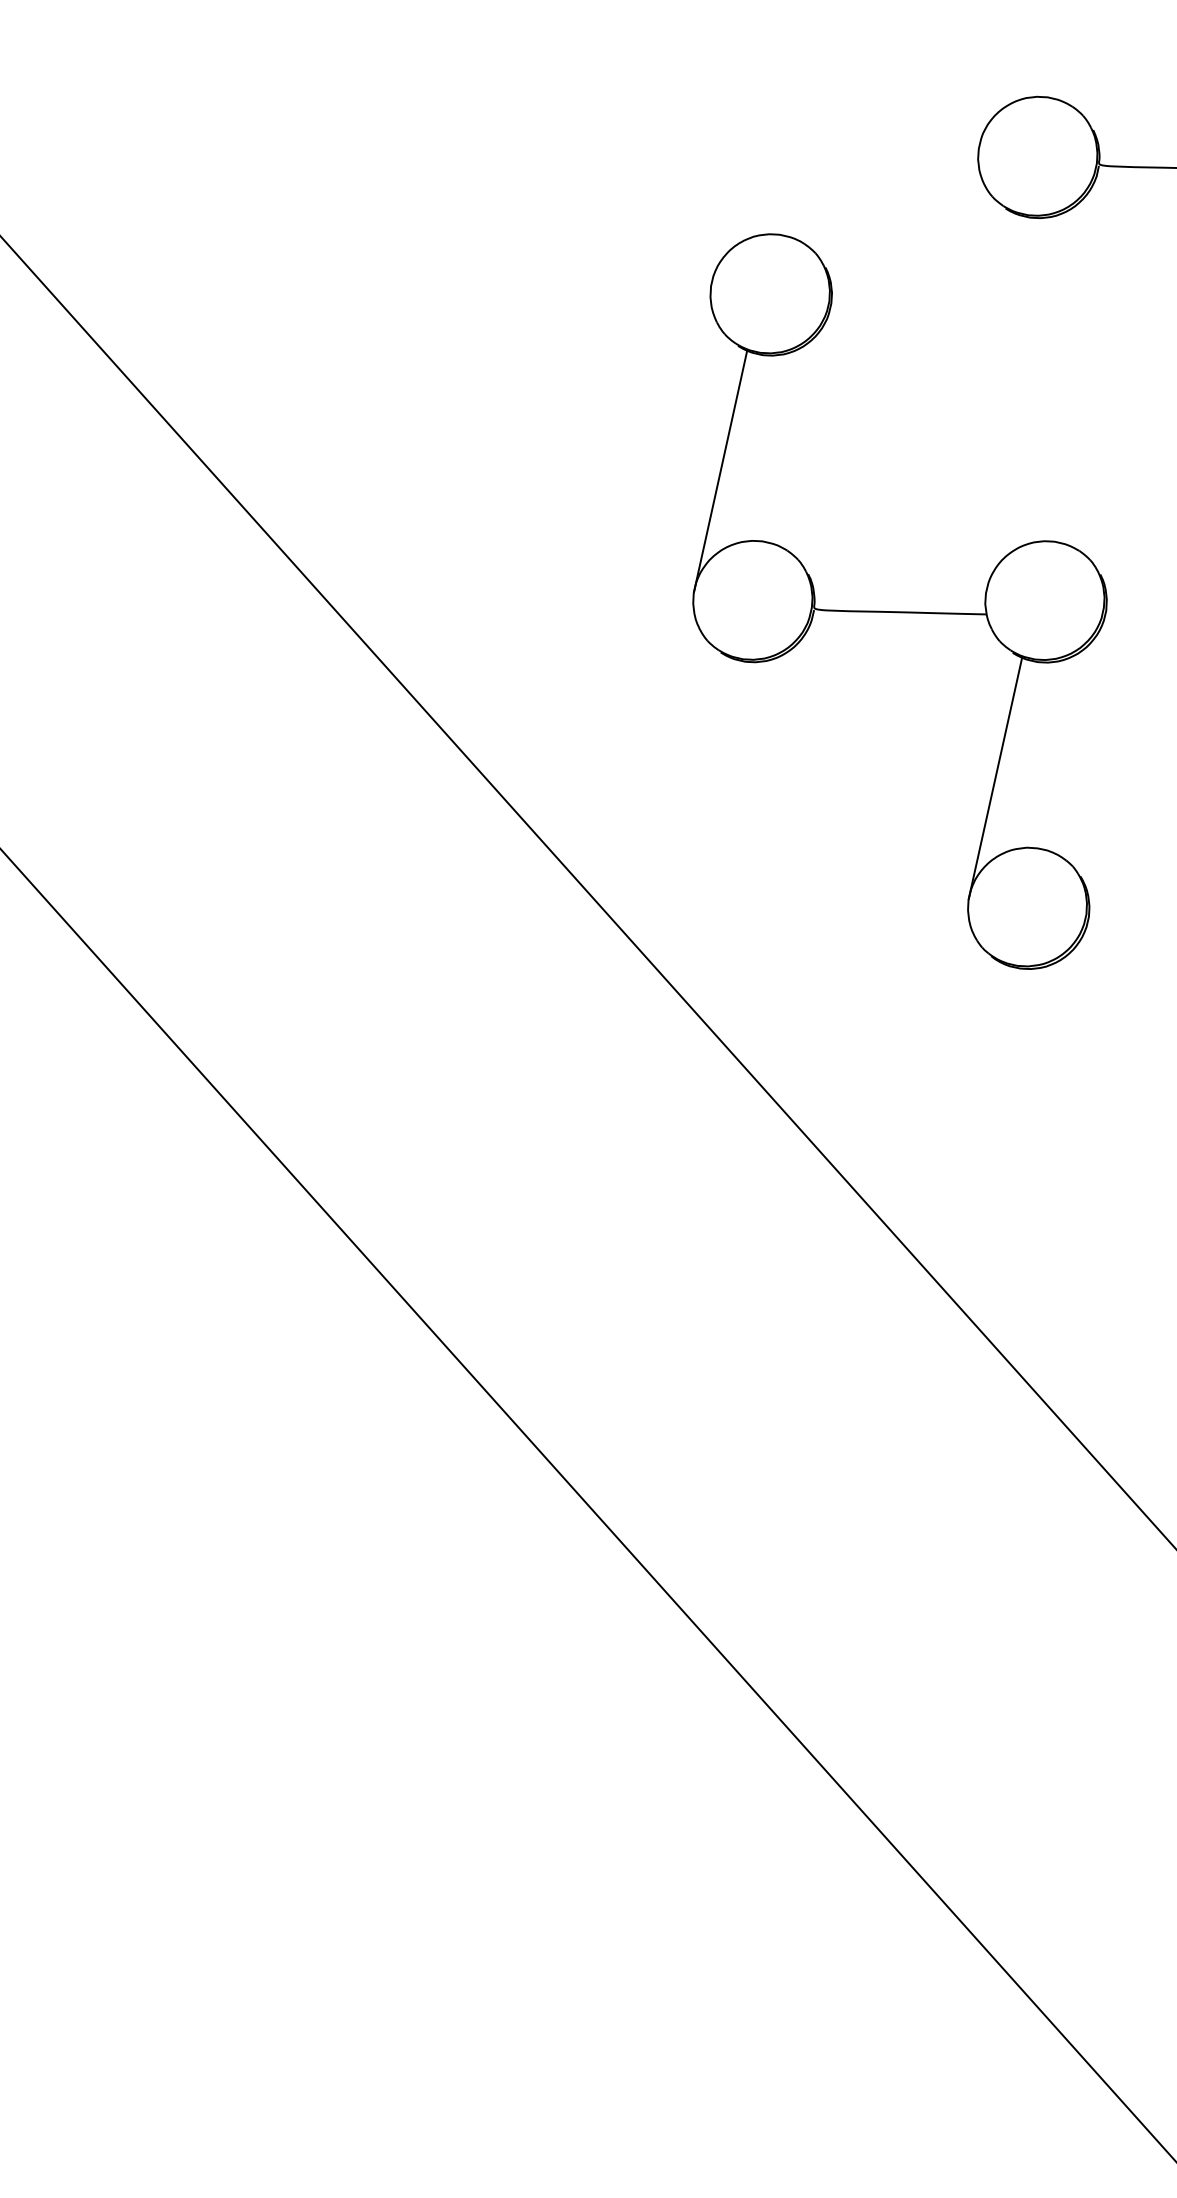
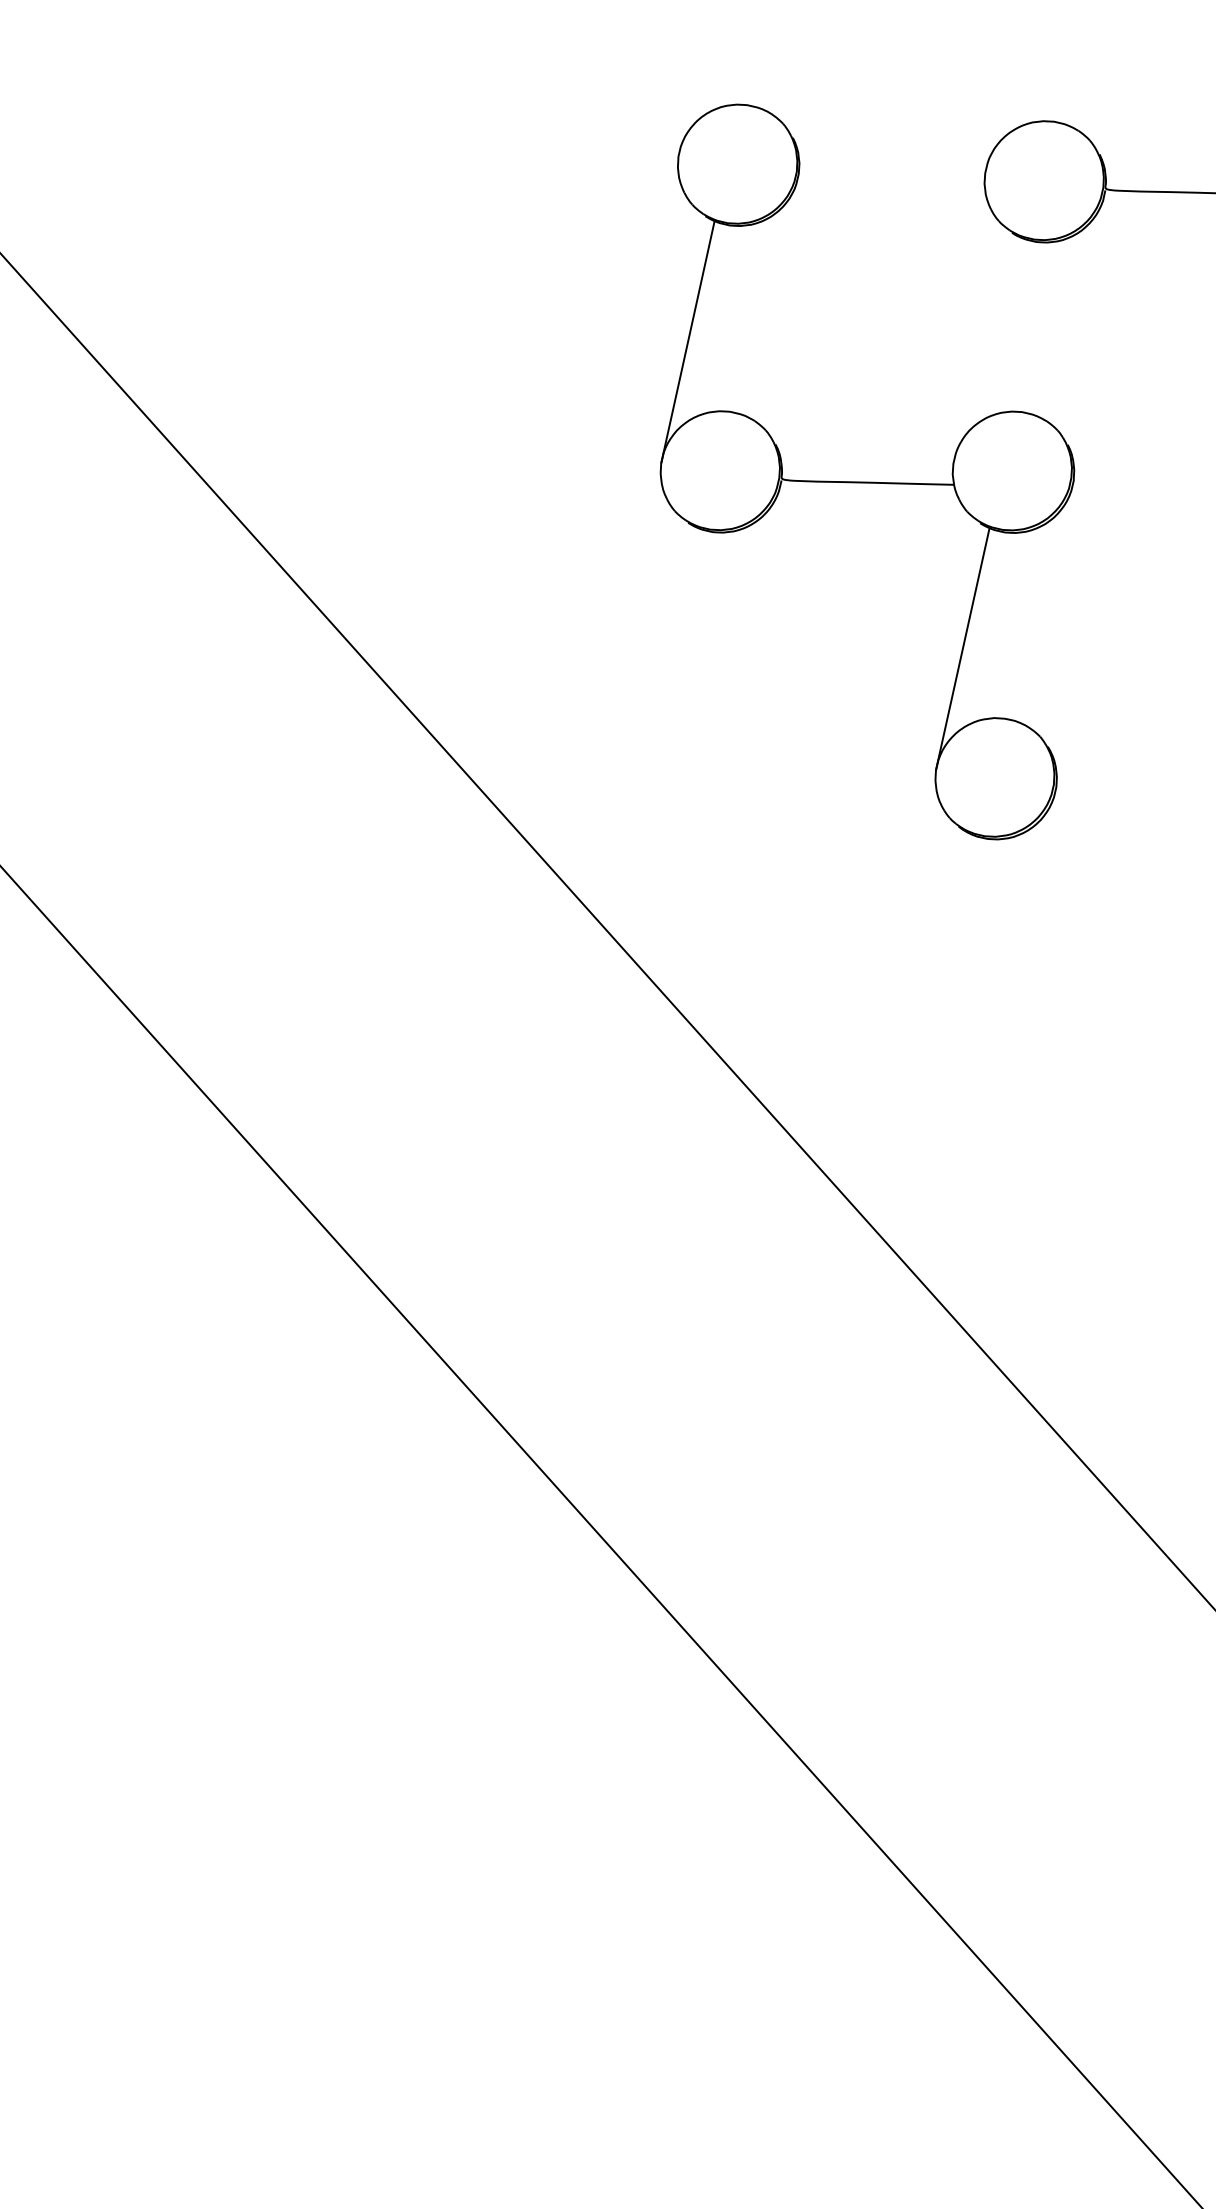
part: (900, 611) -> (867, 481), moved

